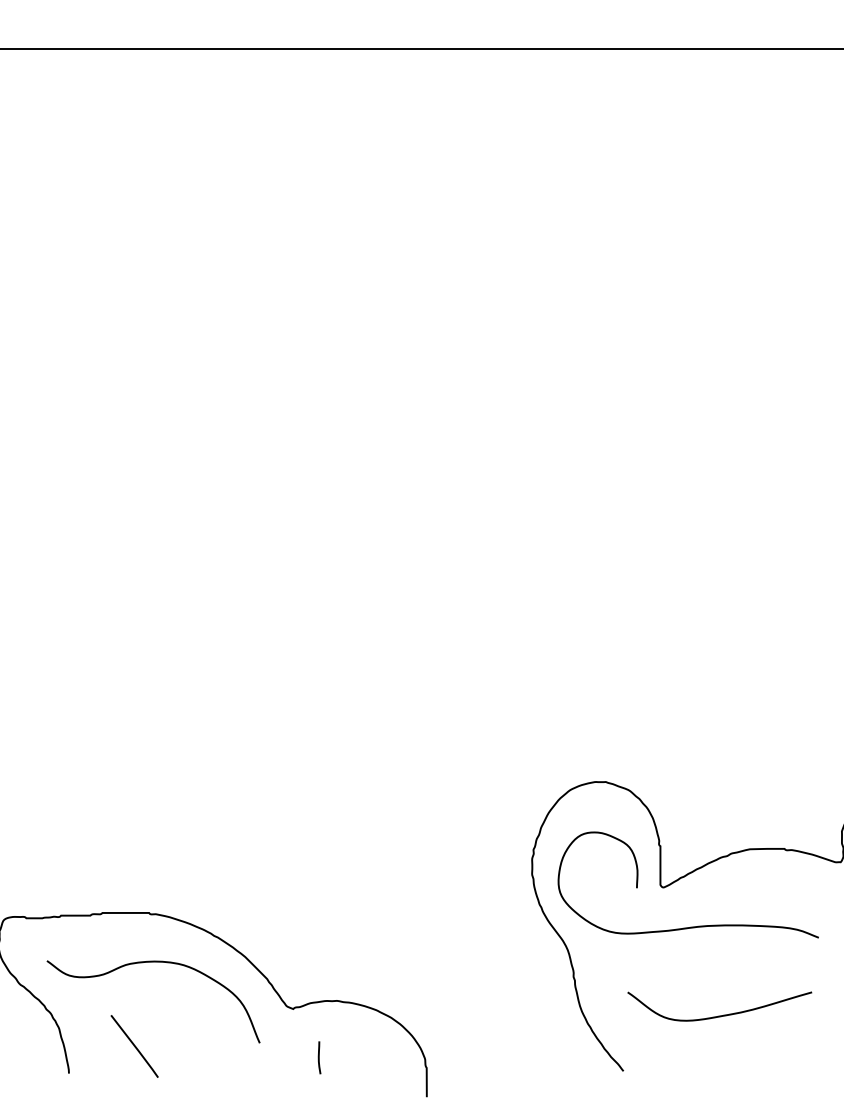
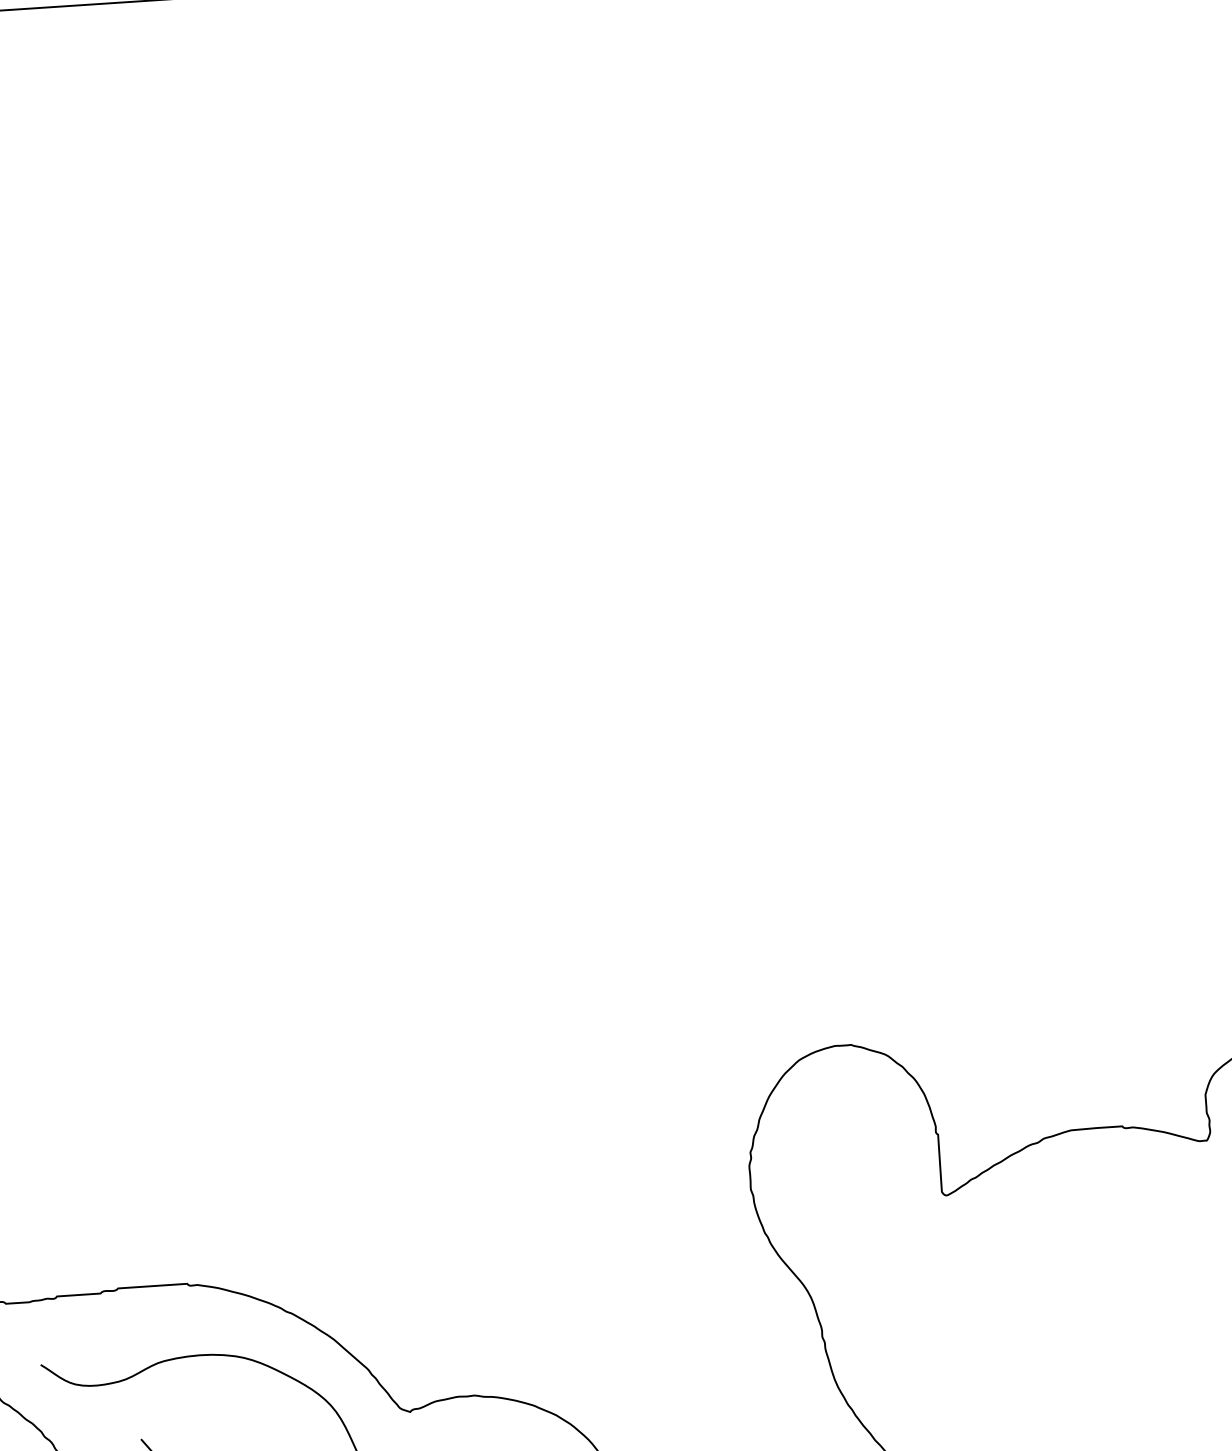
curve: (690, 926) -> (990, 1250), removed
curve: (723, 1014) -> (1048, 1377), removed

